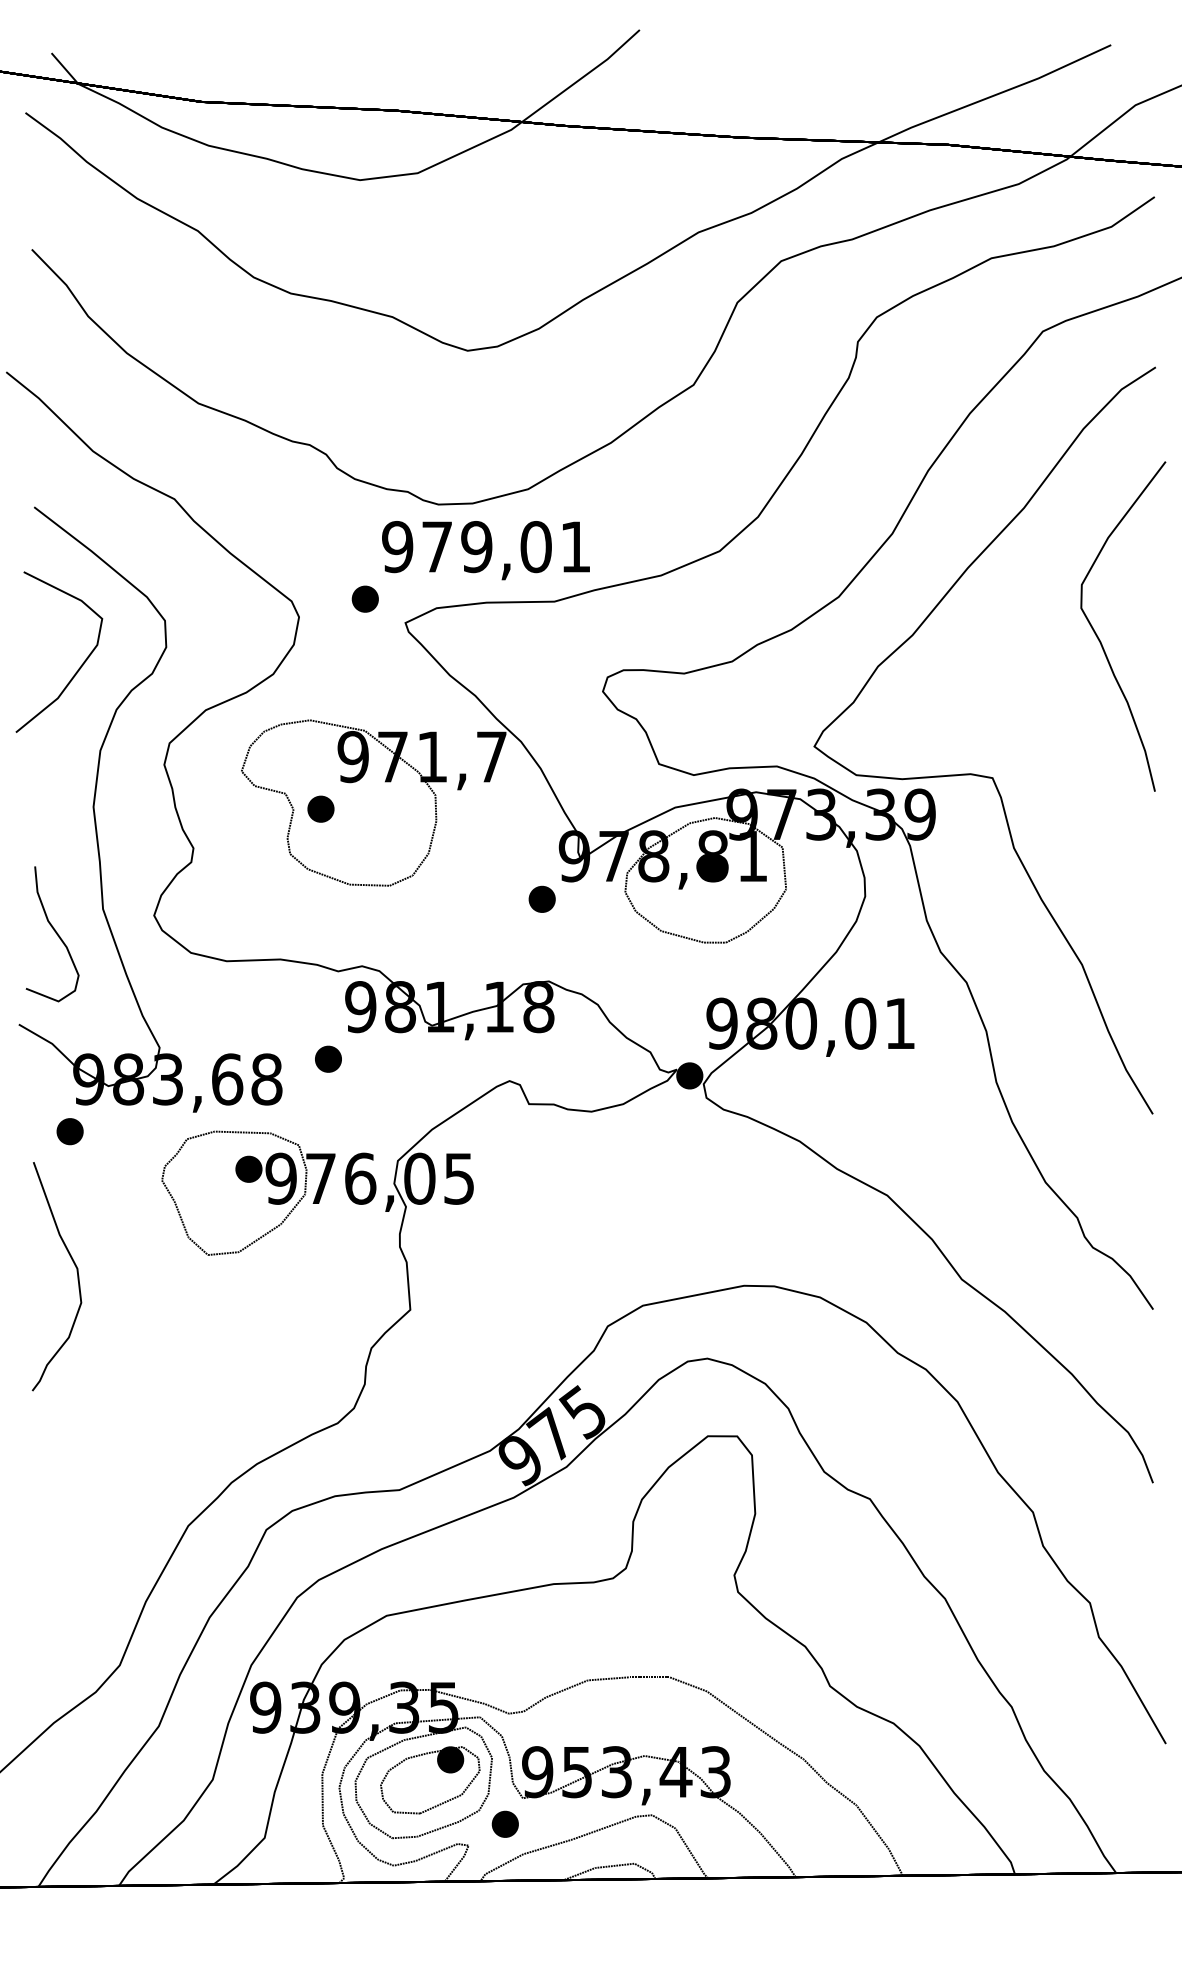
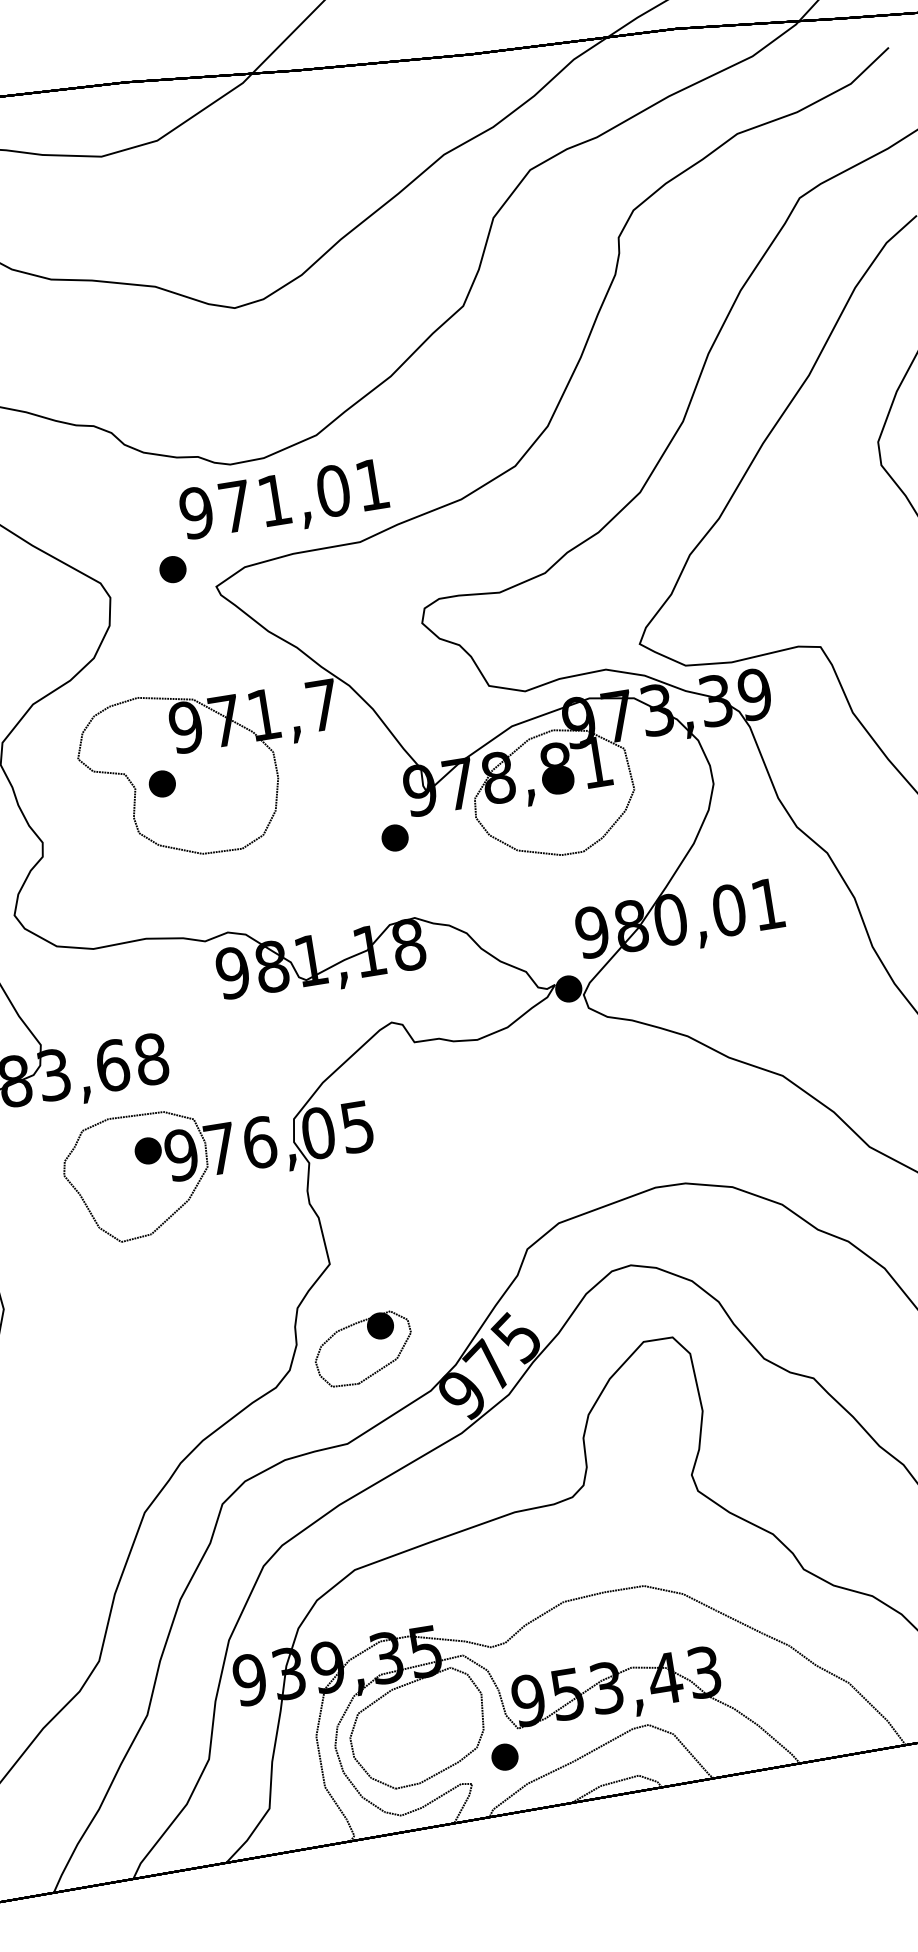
text: (476, 547) -> (274, 500), 979,01 -> 971,01
part: (328, 1058) -> (209, 1028), removed
part: (441, 1769) -> (373, 1336), moved

